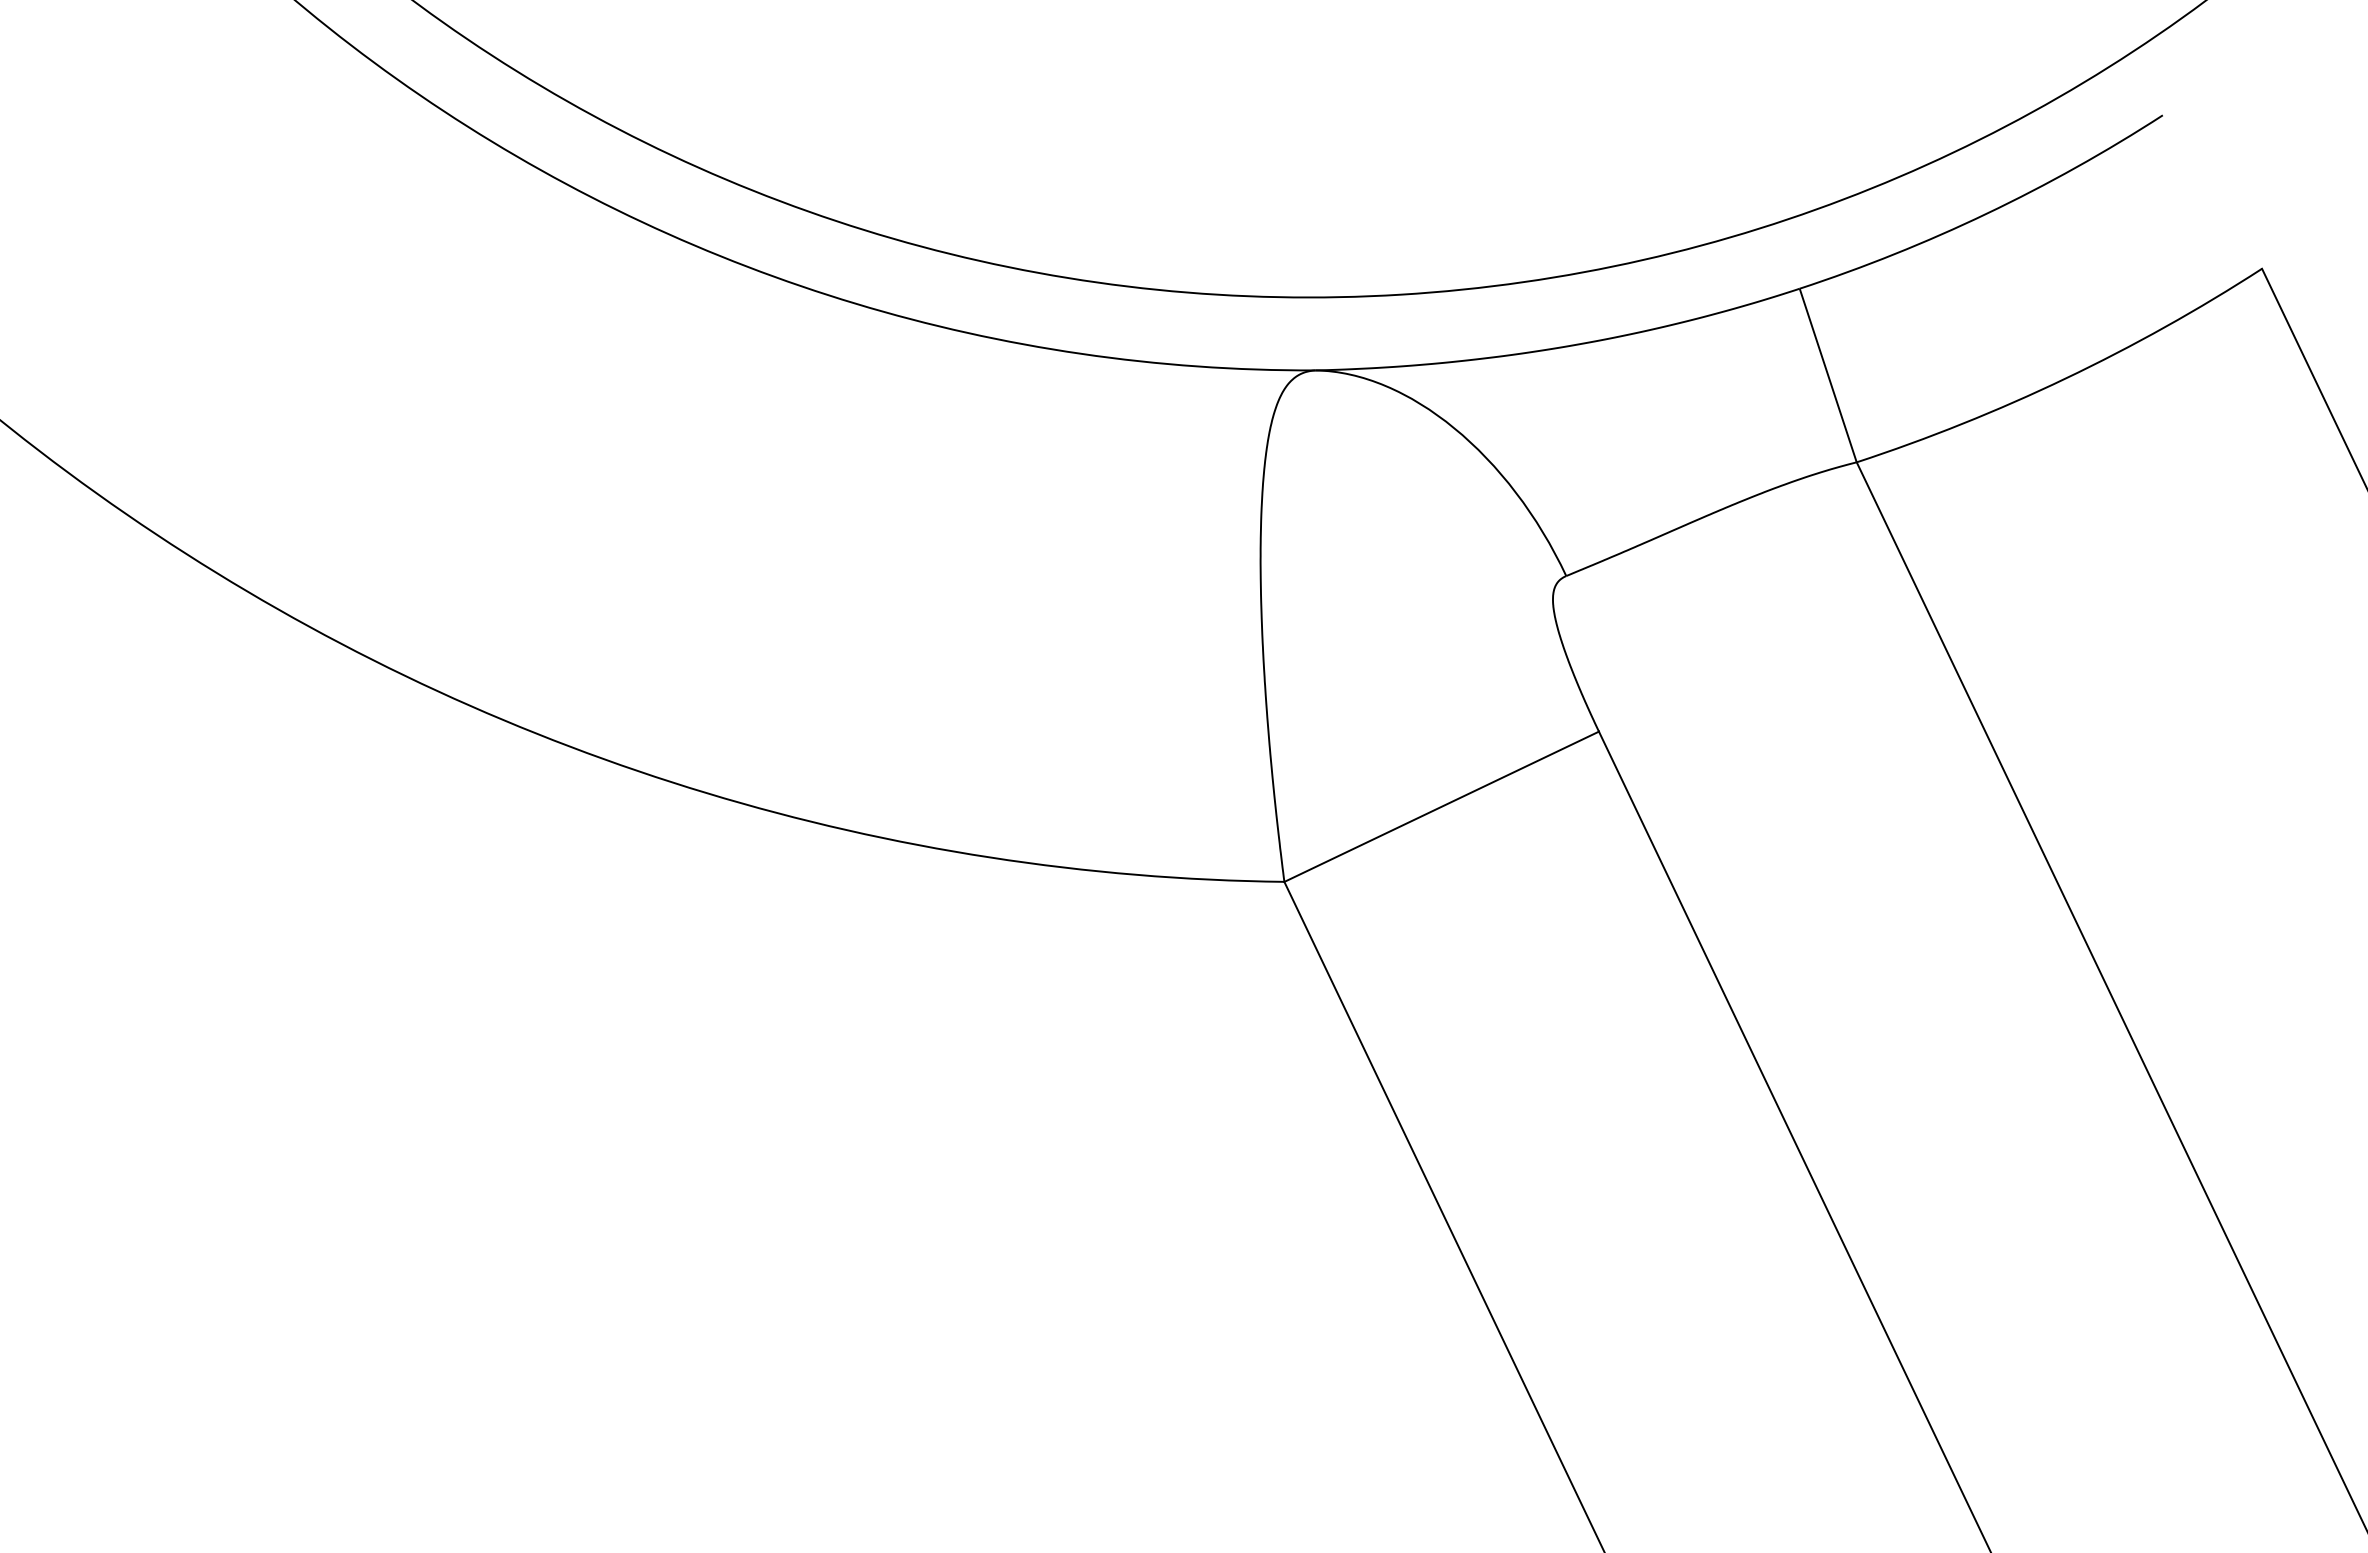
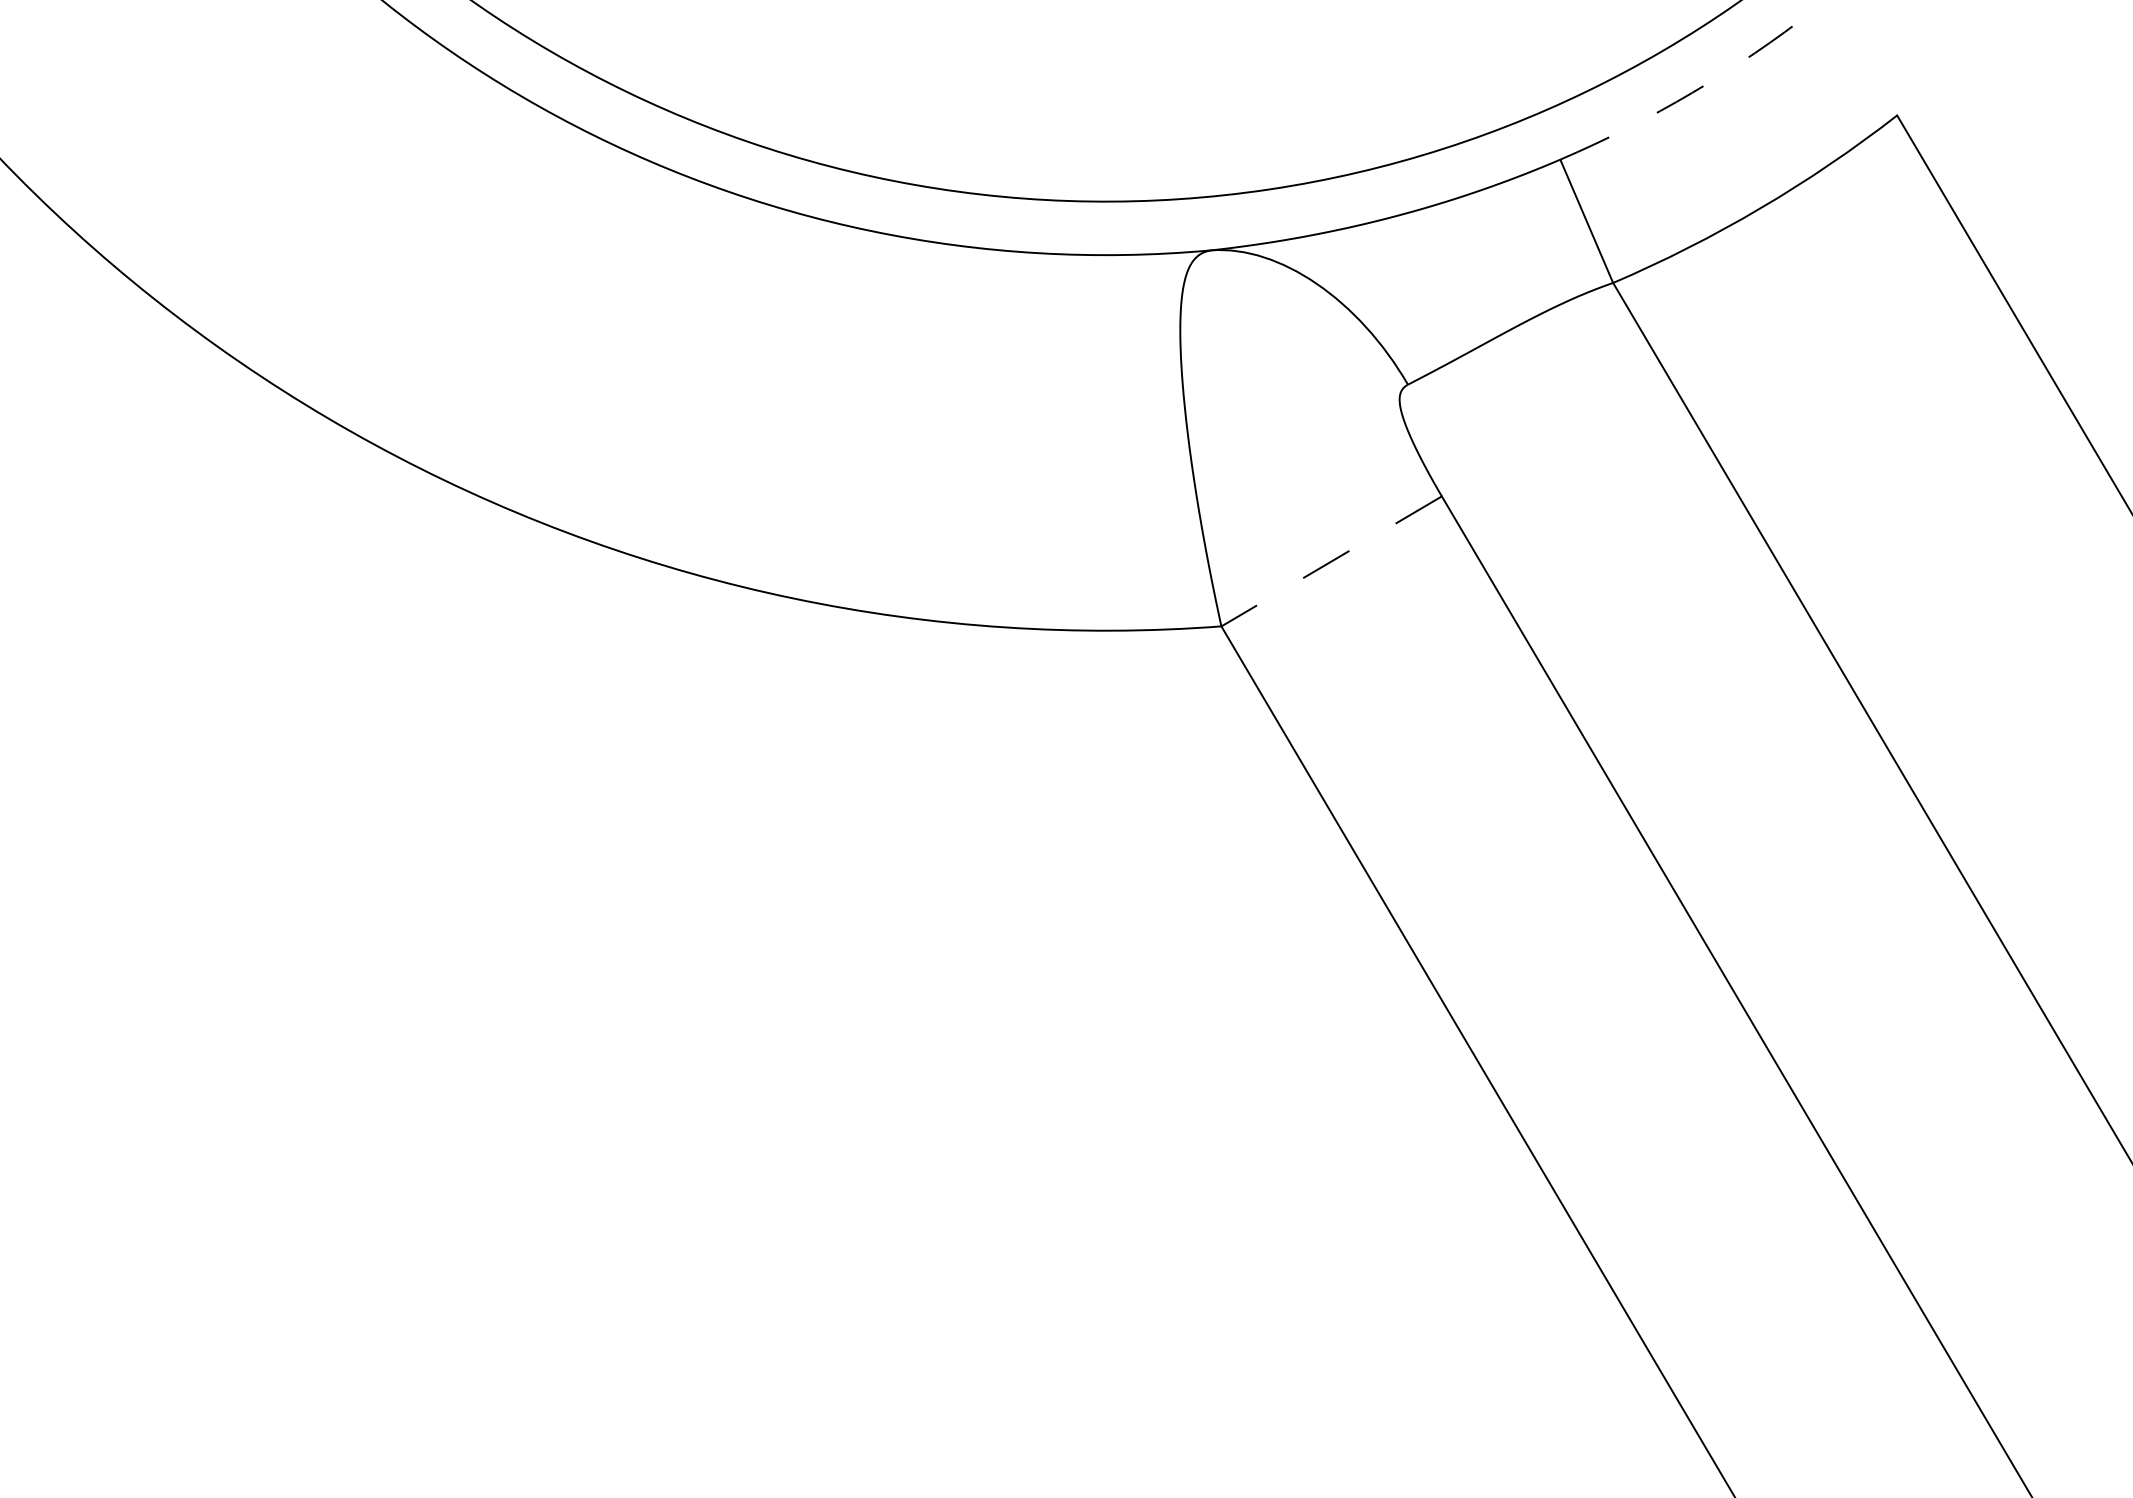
arc: (1987, 213) -> (1692, 92), solid -> dashed
line: (1441, 806) -> (1331, 561), solid -> dashed

